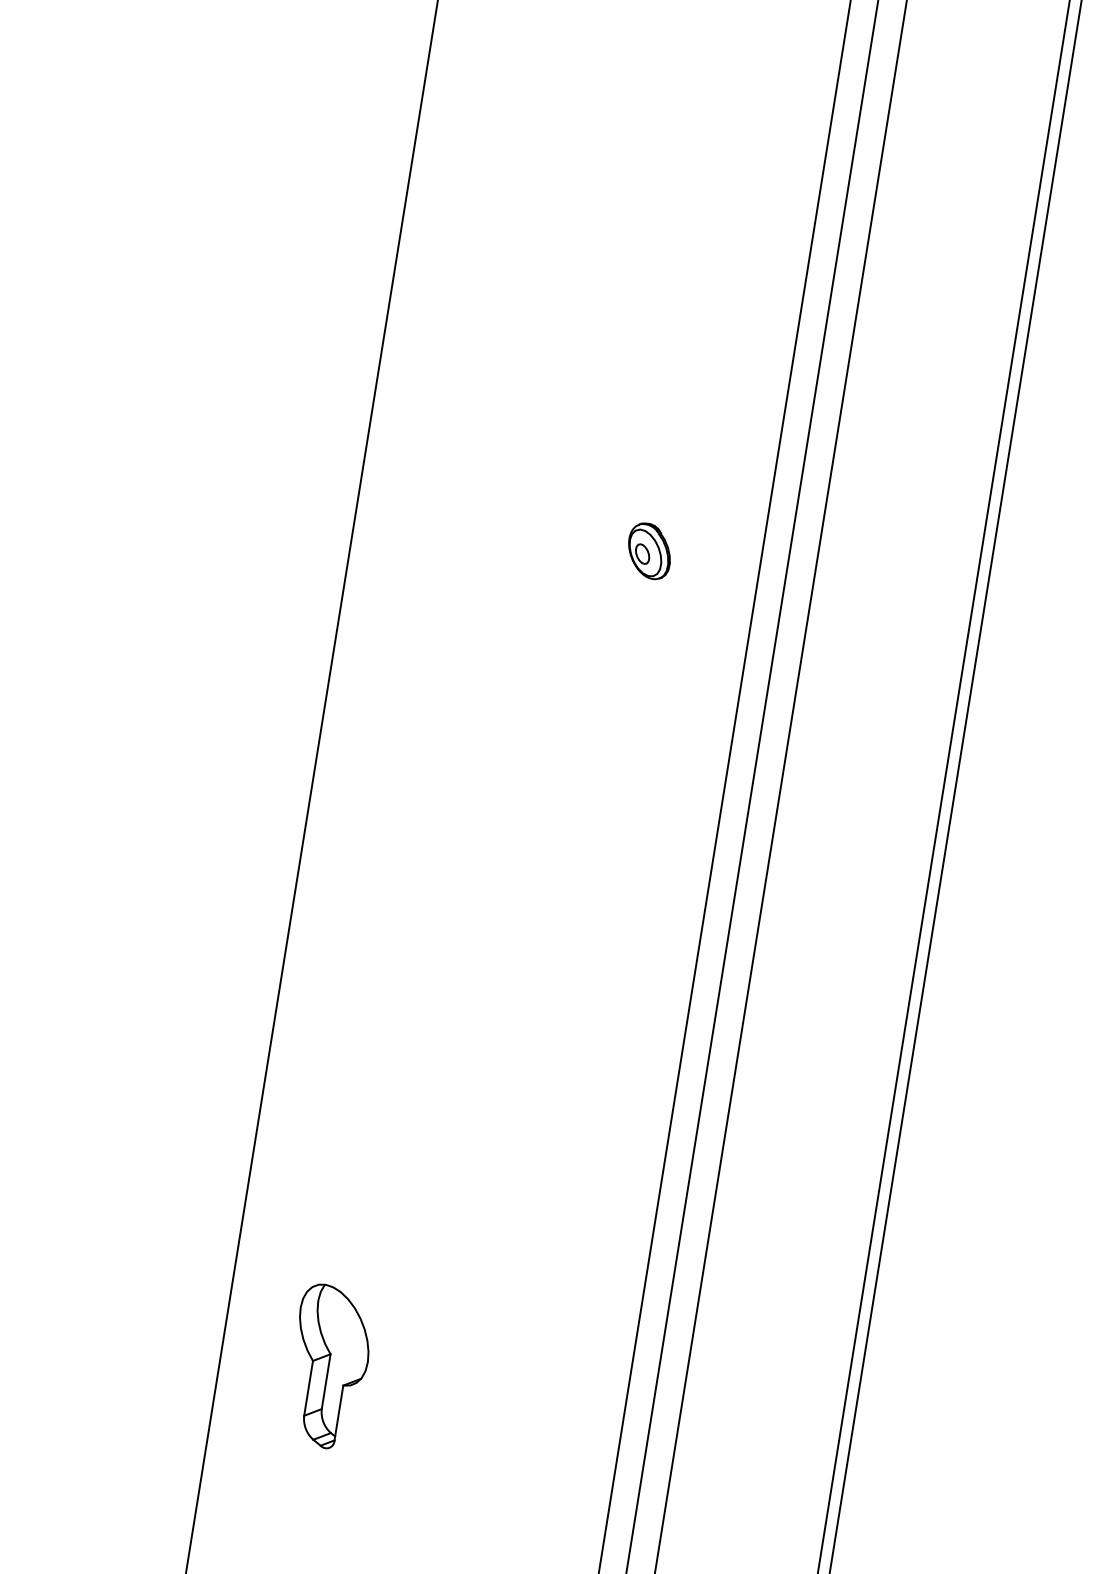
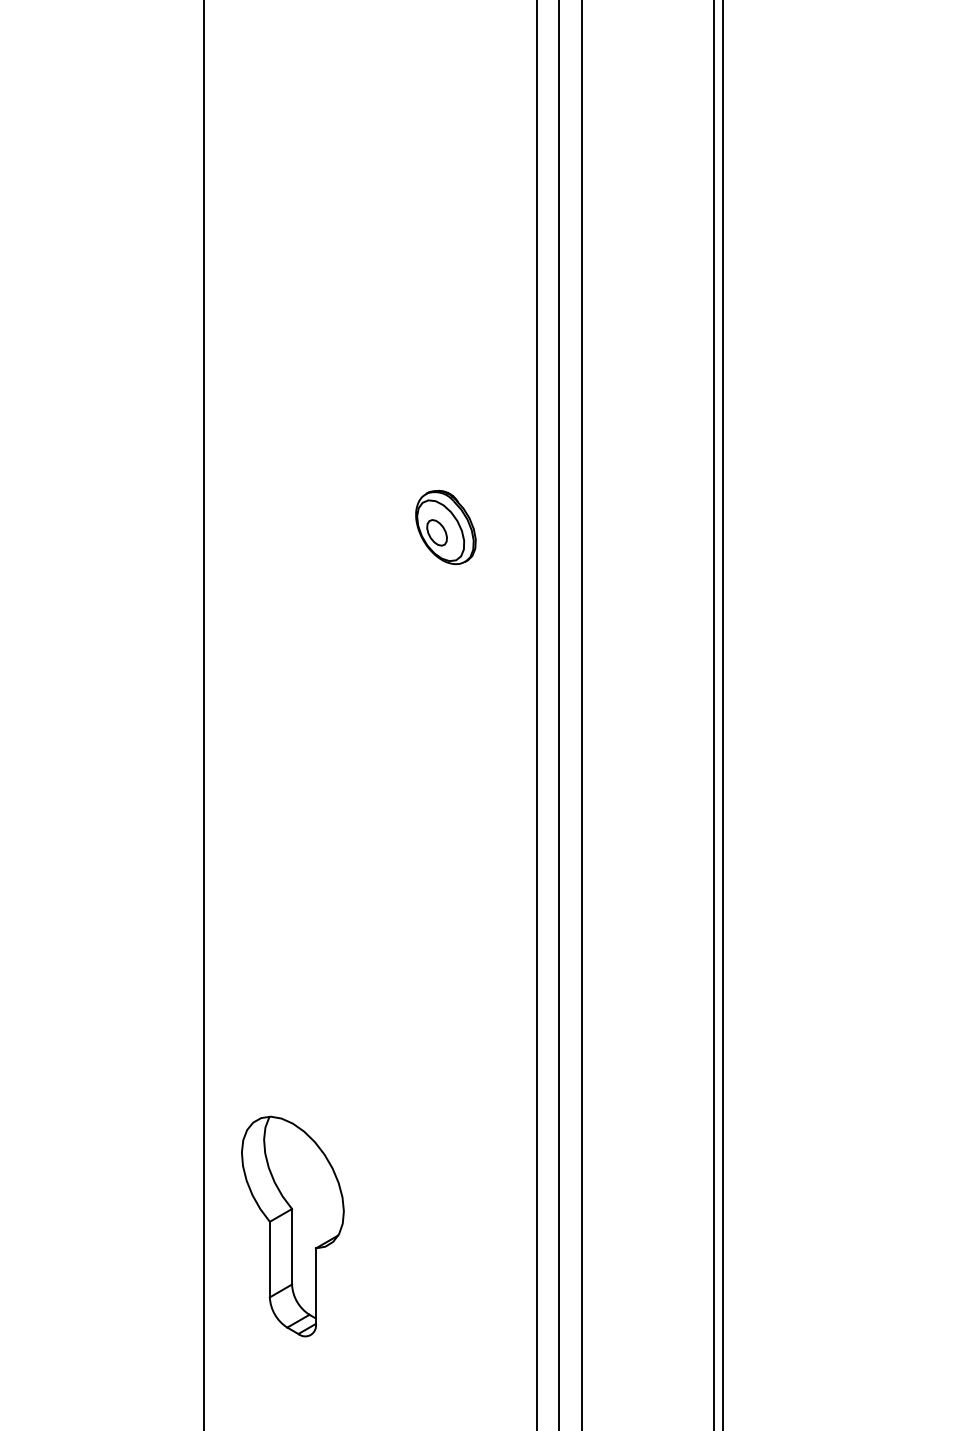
part: (649, 551) -> (445, 527), size x1.67
part: (328, 1366) -> (292, 1226), size x1.67

